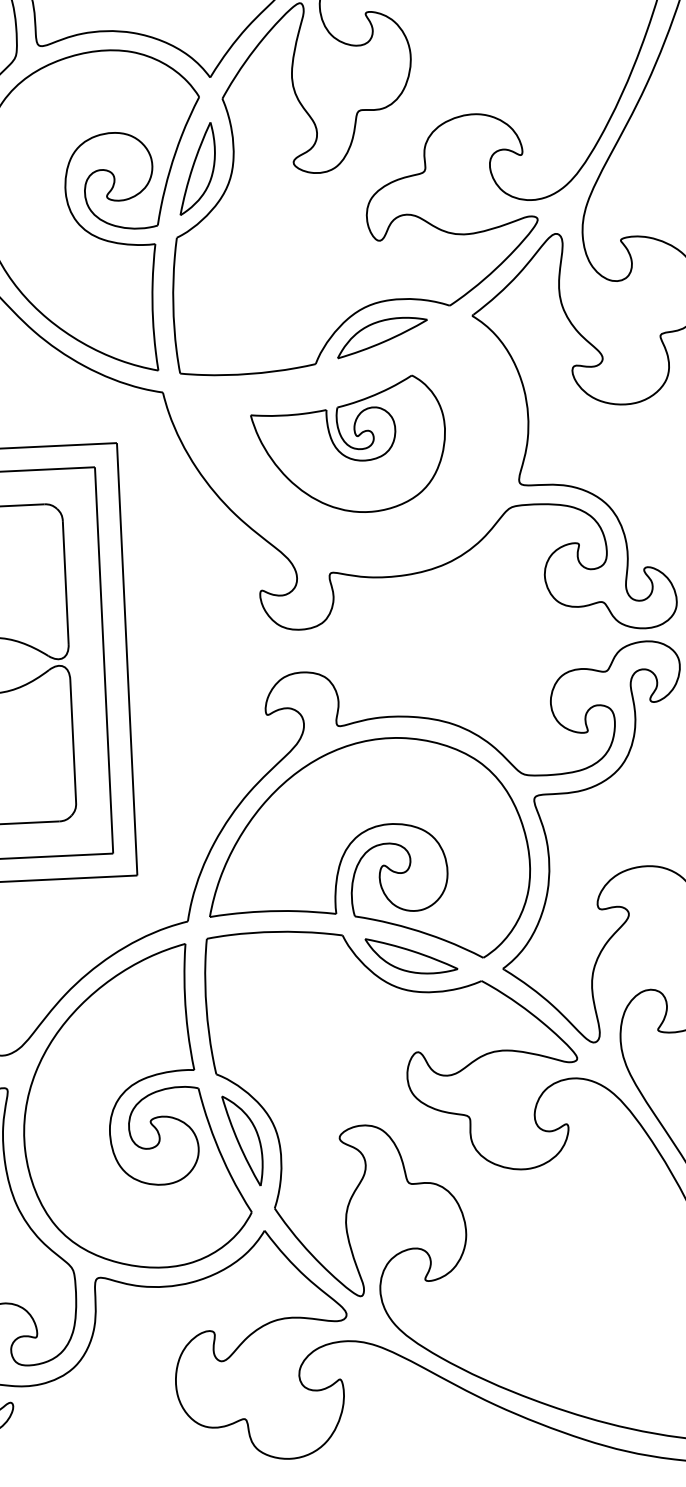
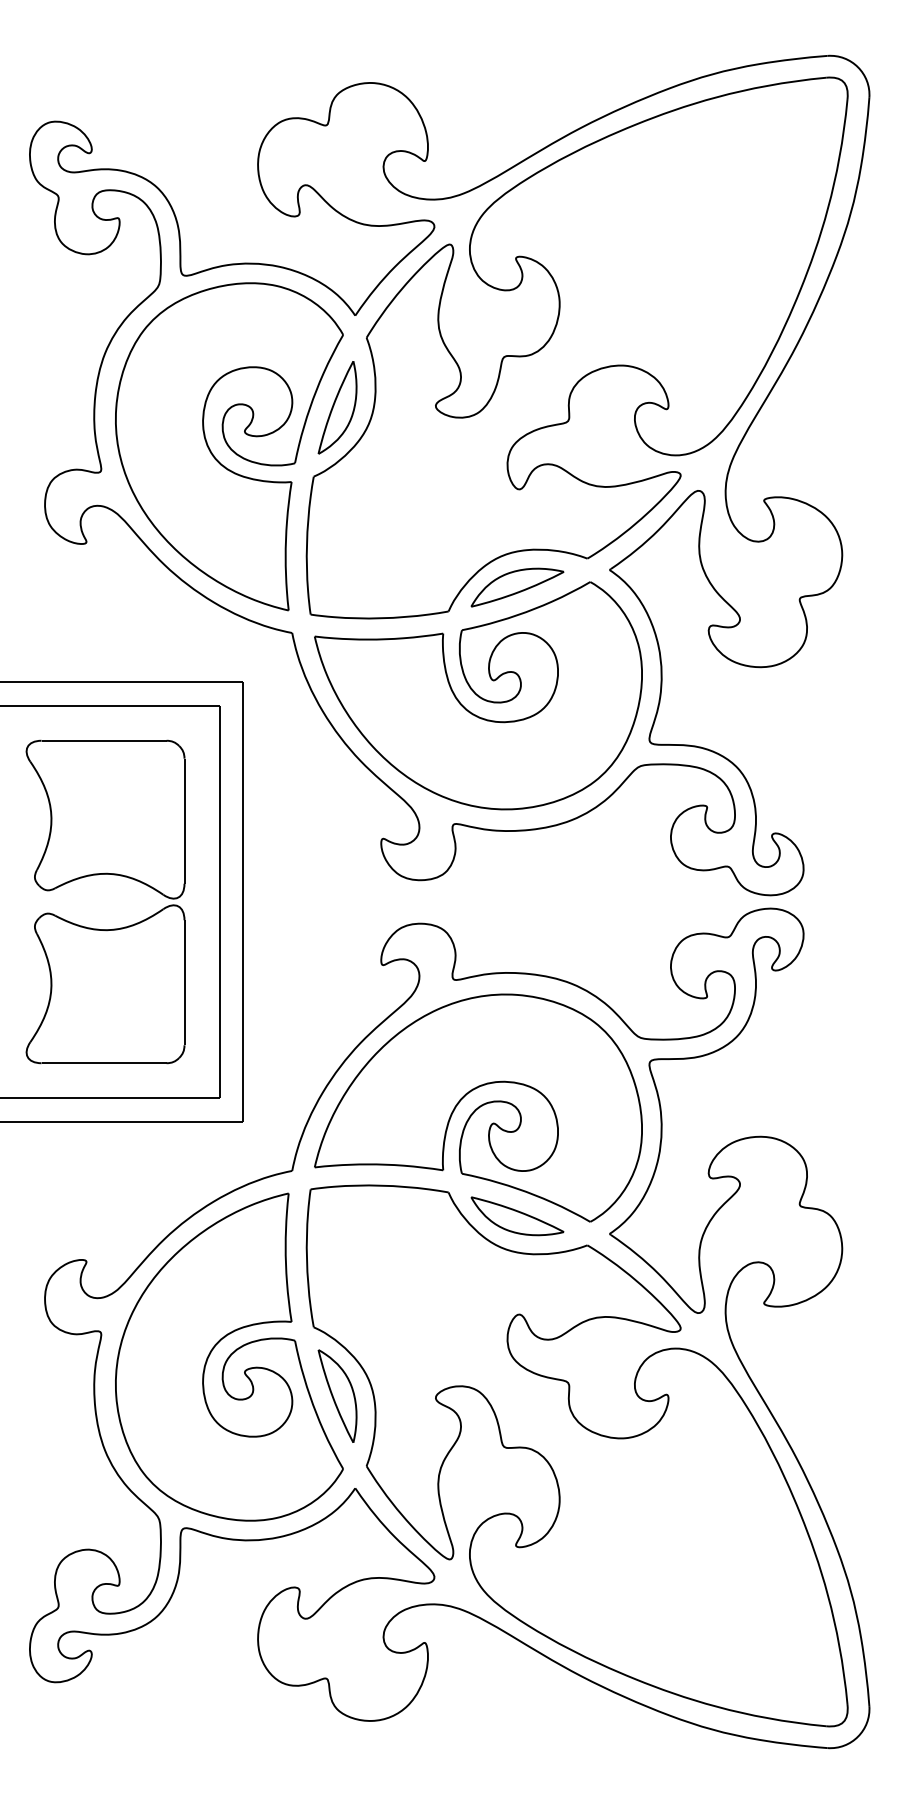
part: (349, 445) -> (478, 695), size x1.67

